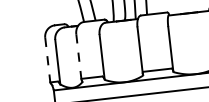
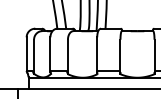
line: (79, 58) -> (50, 55), dashed -> solid
line: (47, 60) -> (26, 54), dashed -> solid

